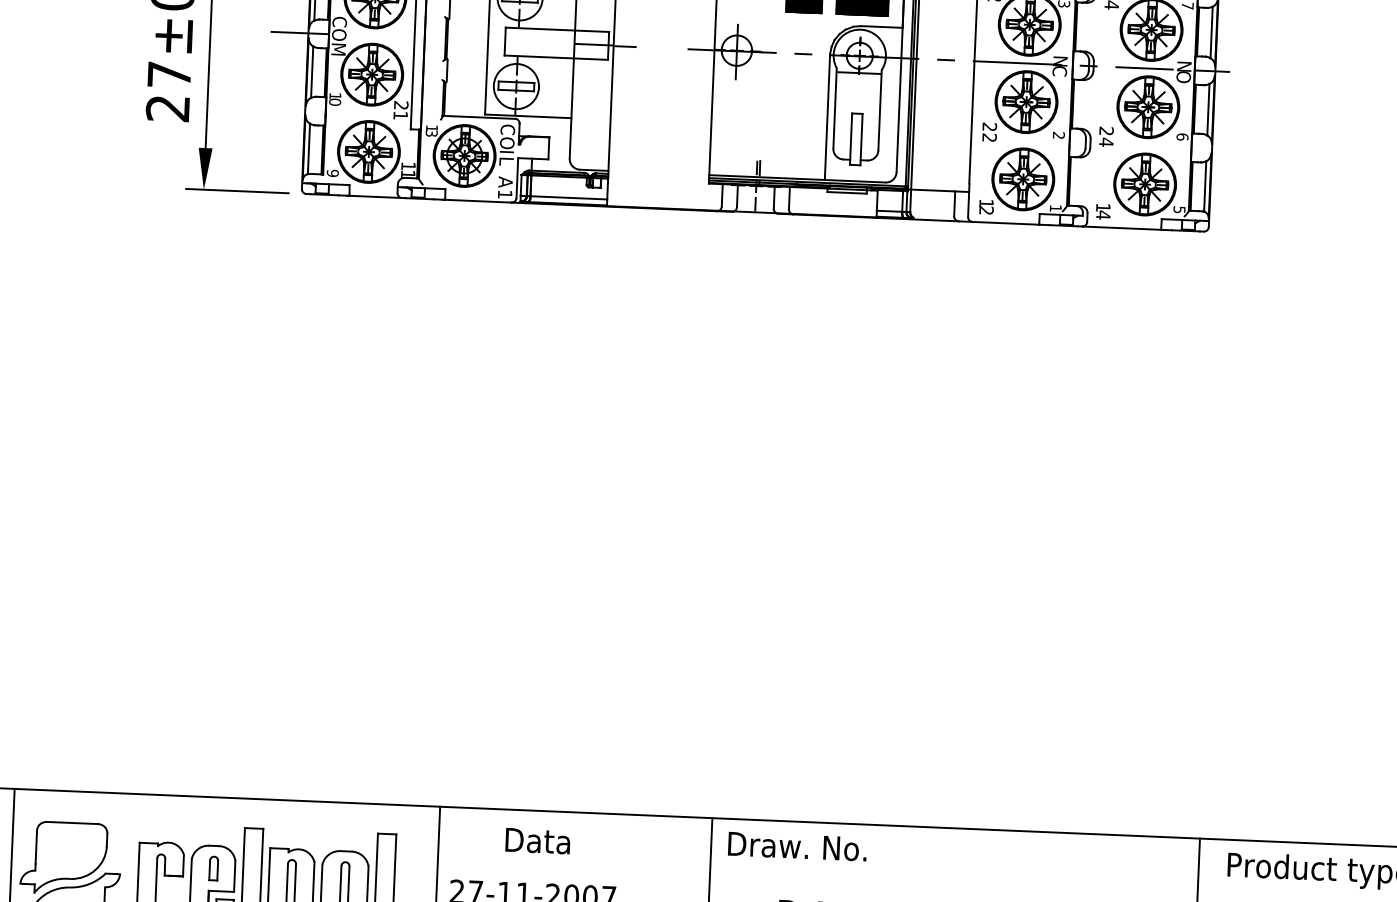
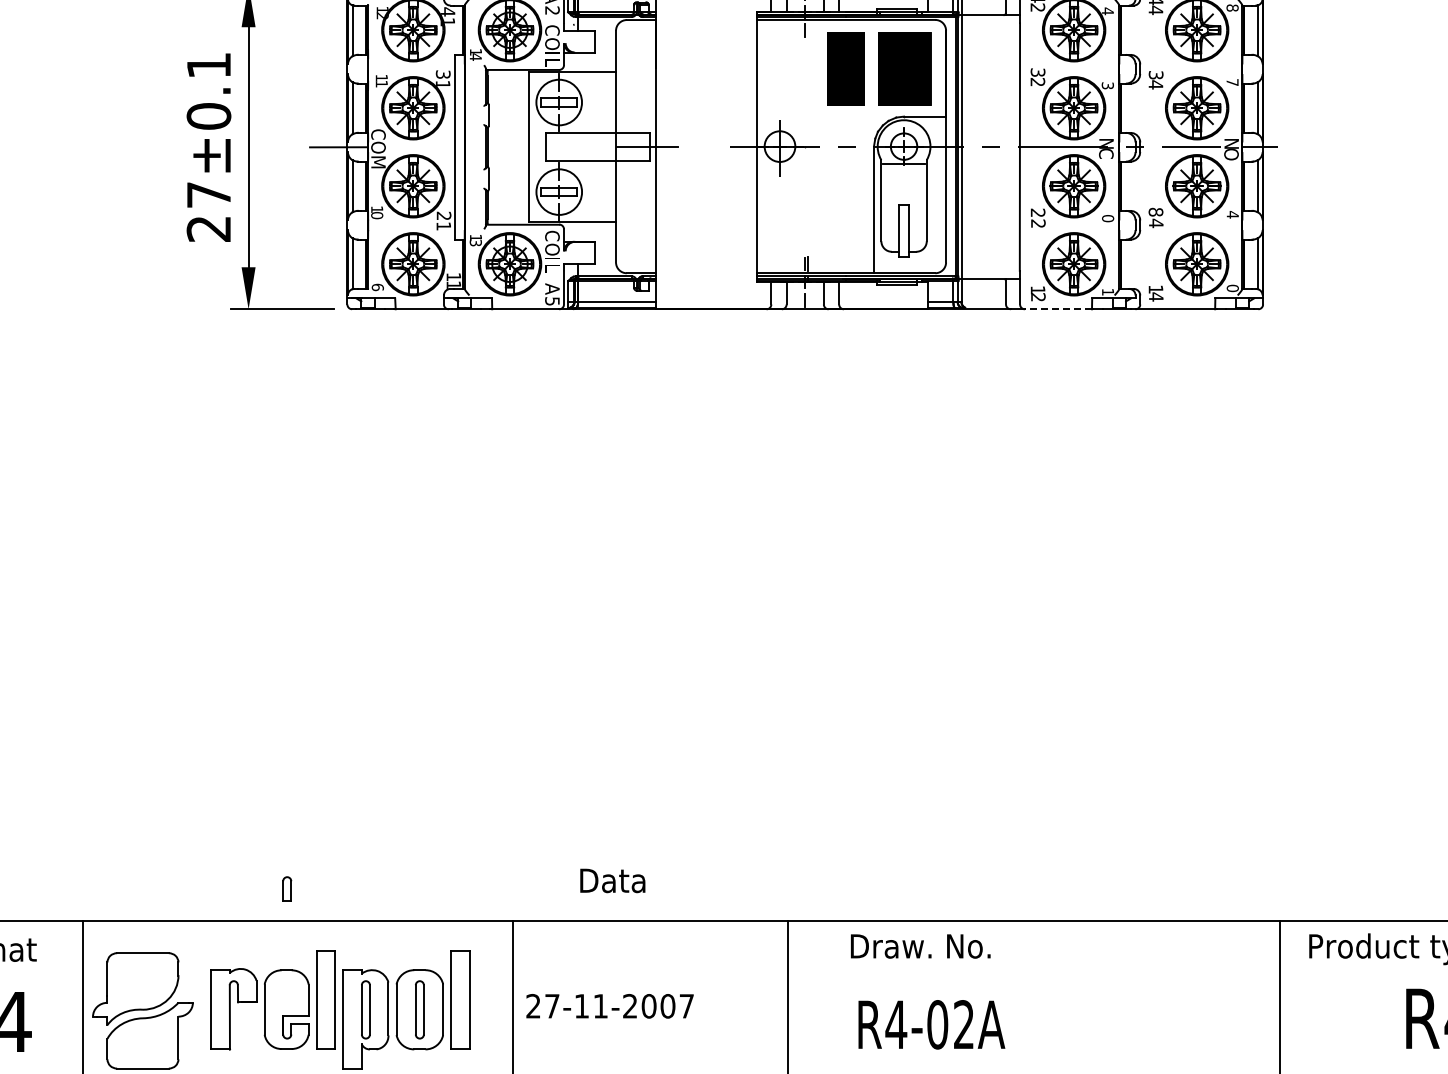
text: (1106, 130) -> (1155, 211), 2 -> 8
text: (1059, 135) -> (1108, 218), 2 -> 0
text: (1182, 136) -> (1232, 214), 6 -> 4
text: (332, 173) -> (377, 287), 9 -> 6
text: (505, 194) -> (552, 301), 1 -> 5
text: (1179, 209) -> (1232, 288), 5 -> 0
line: (1005, 223) -> (1058, 309), solid -> dashed
text: (537, 840) -> (612, 880), moved
text: (797, 846) -> (920, 946), moved
part: (214, 867) -> (287, 888), moved

